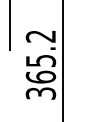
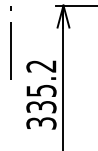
text: (40, 76) -> (41, 106), 365.2 -> 335.2

